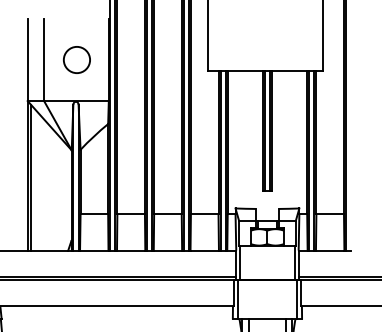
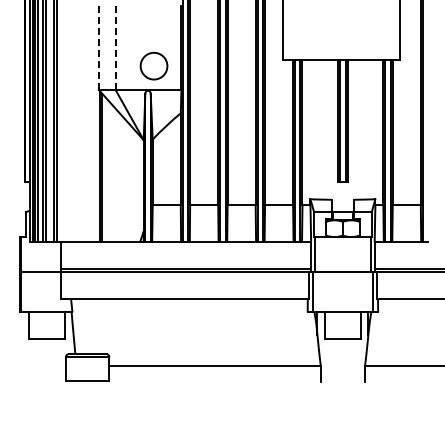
circle: (76, 59) -> (153, 65), moved
line: (27, 60) -> (98, 48), solid -> dashed
line: (44, 60) -> (115, 48), solid -> dashed

